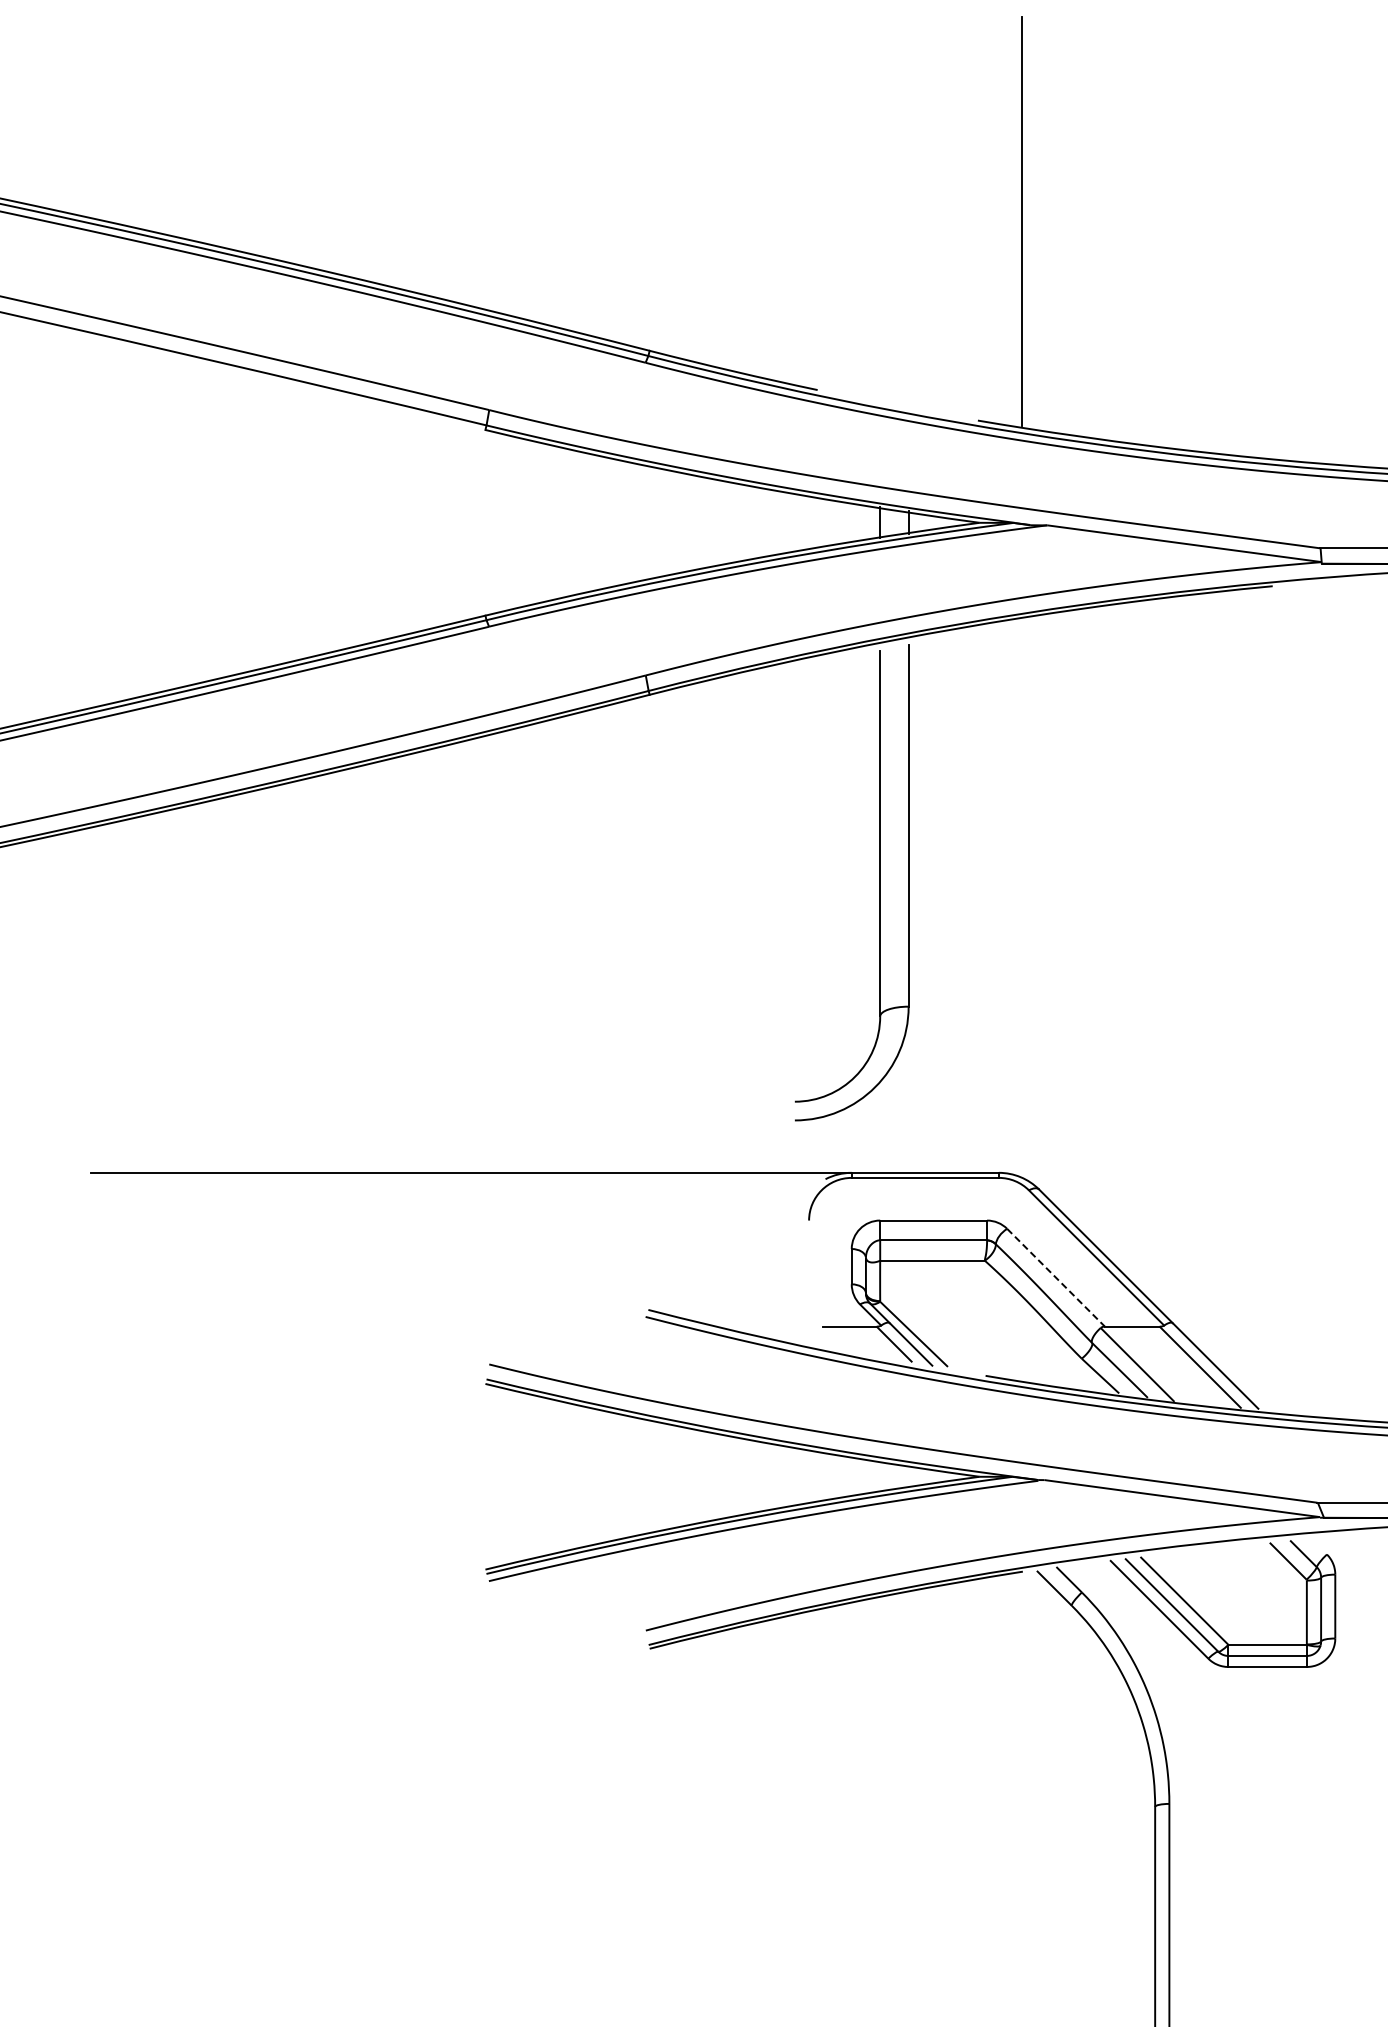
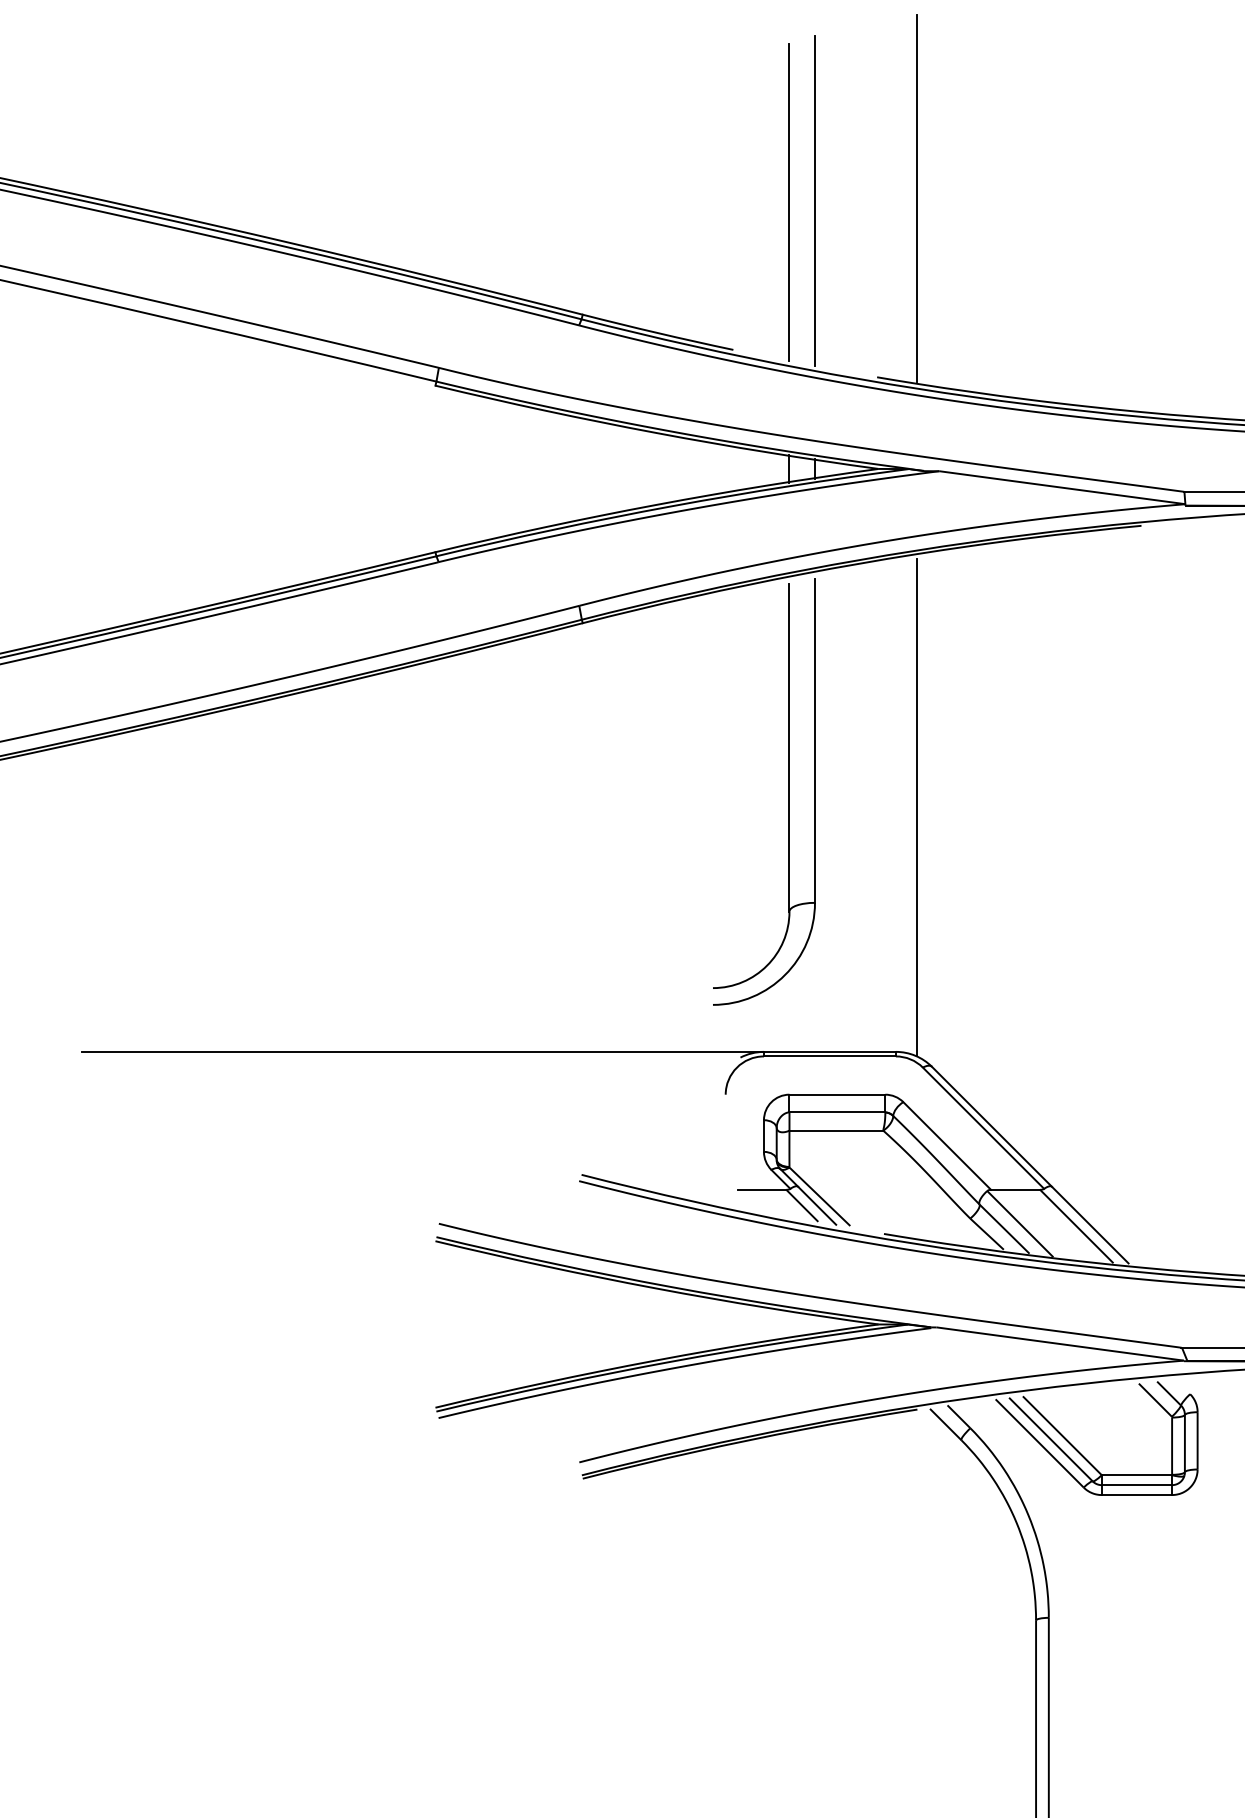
line: (908, 223) -> (814, 200), added
line: (880, 225) -> (789, 202), added
line: (1022, 900) -> (917, 807), added
line: (1056, 1278) -> (947, 1146), dashed -> solid

